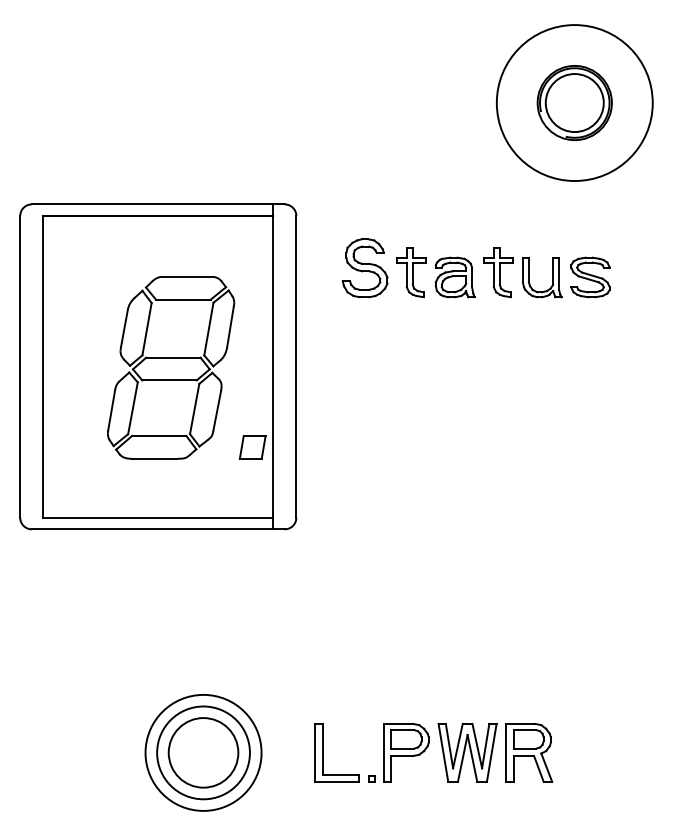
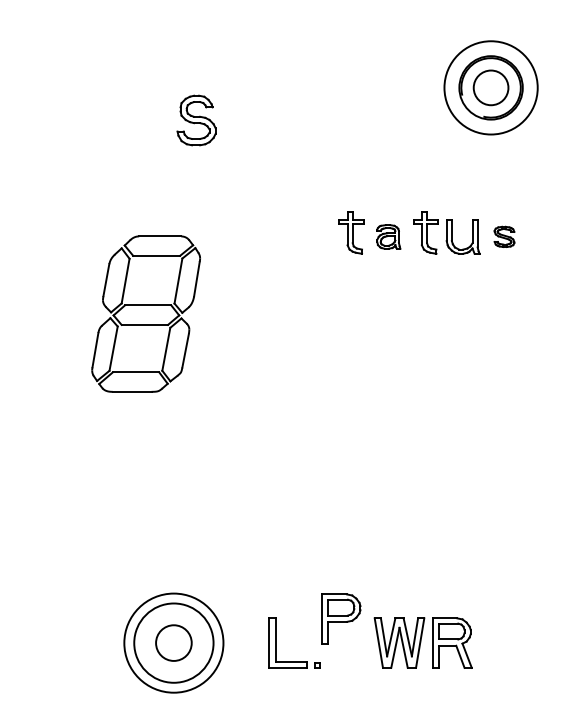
circle: (574, 103) -> (490, 88), size x0.7
circle: (574, 103) -> (490, 88), size x0.7
part: (364, 268) -> (196, 120), moved
part: (454, 277) -> (388, 236), size x0.7
part: (590, 277) -> (504, 236), size x0.6
part: (158, 366) -> (135, 312), removed
circle: (203, 752) -> (173, 642), size x0.6
part: (406, 752) -> (341, 618), moved

